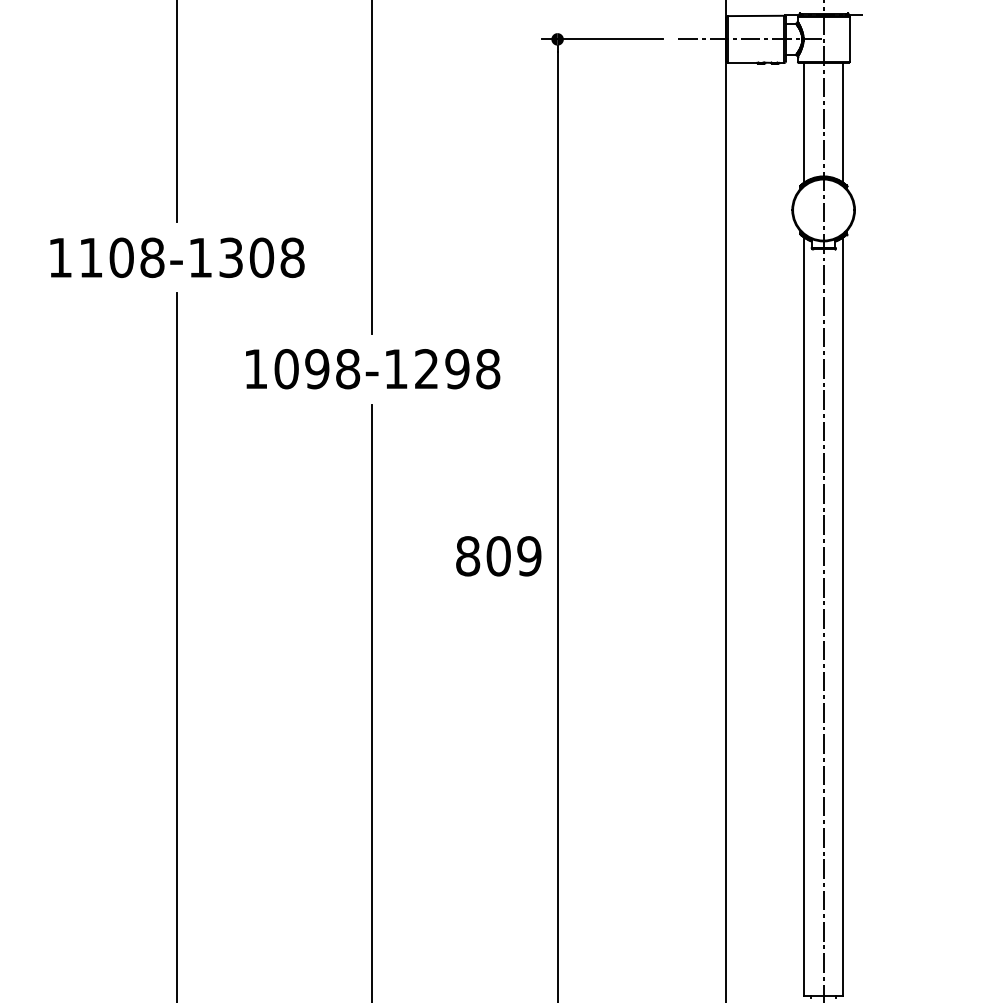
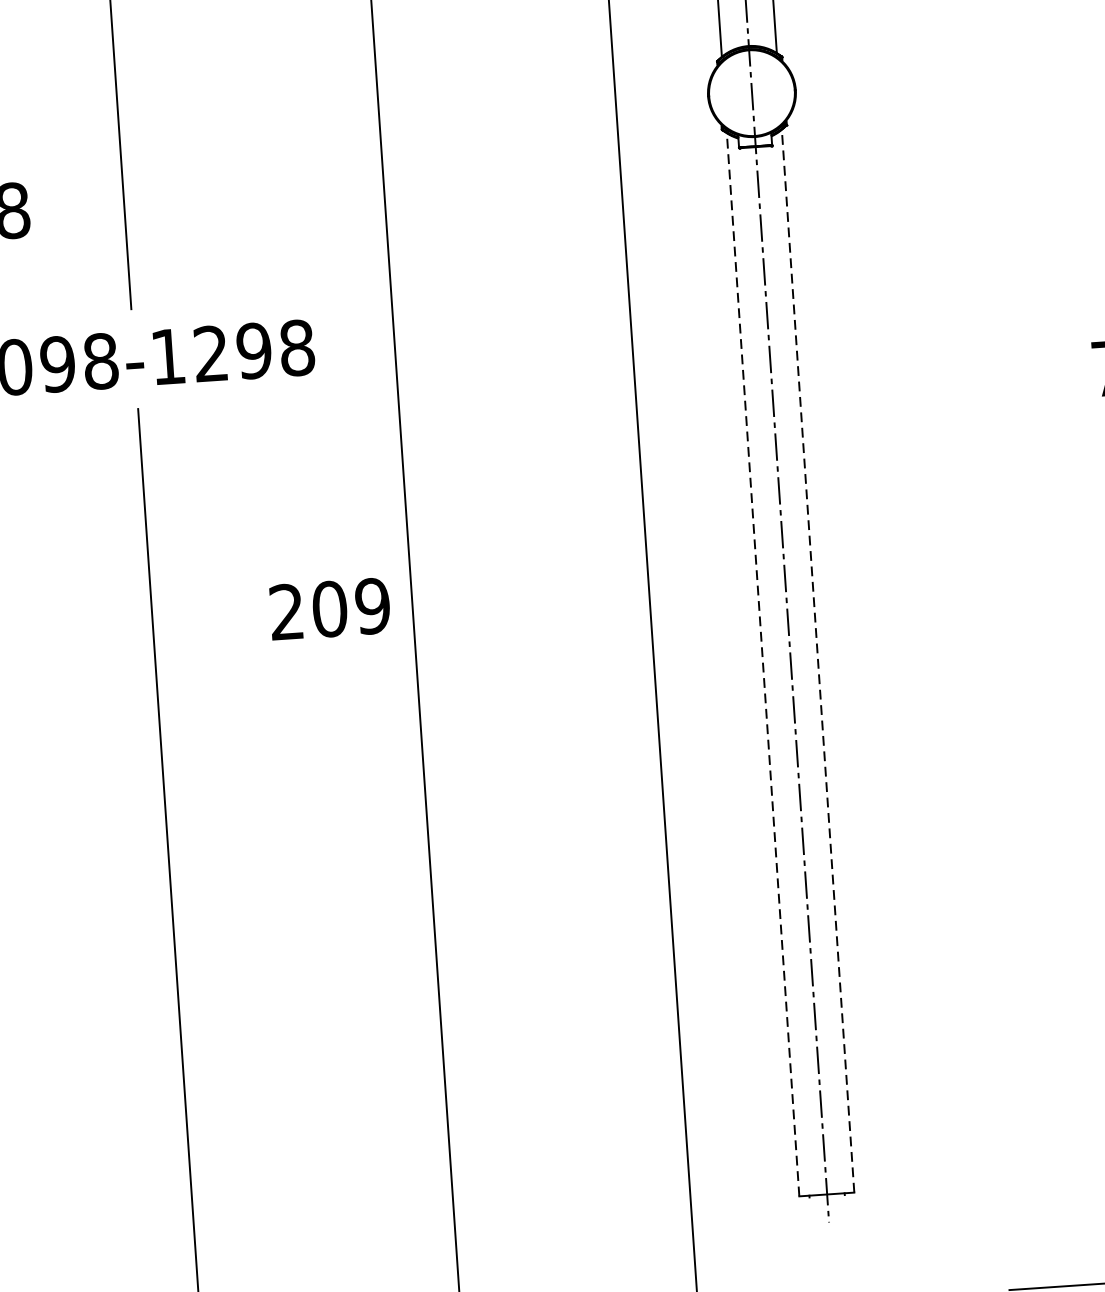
text: (468, 556) -> (287, 612), 809 -> 209
line: (803, 615) -> (762, 663), solid -> dashed
line: (843, 617) -> (818, 661), solid -> dashed

